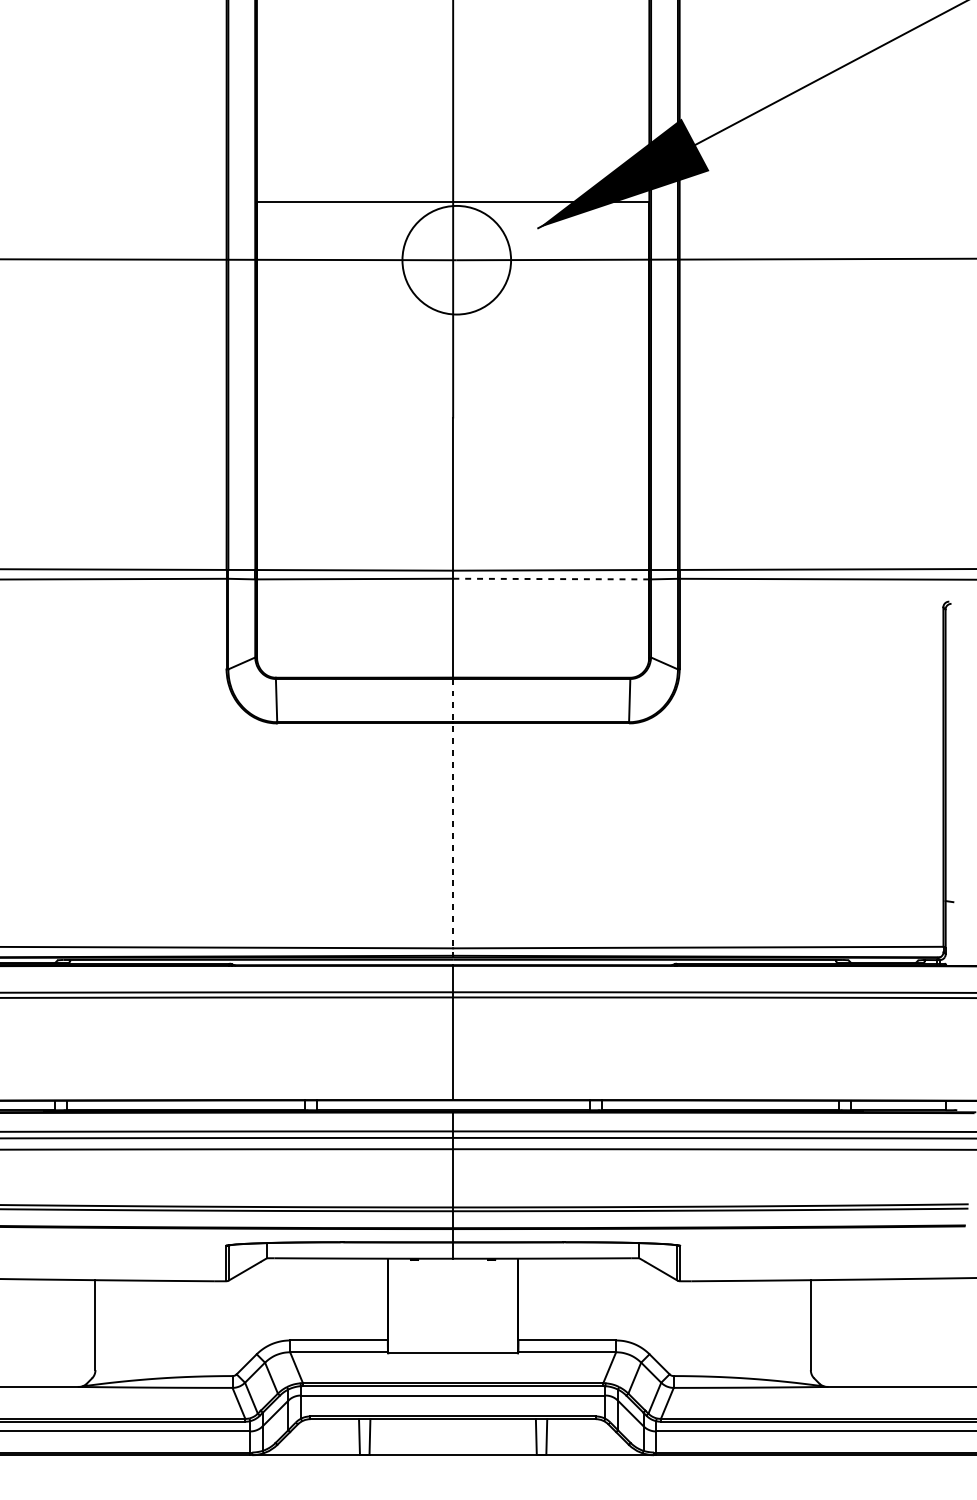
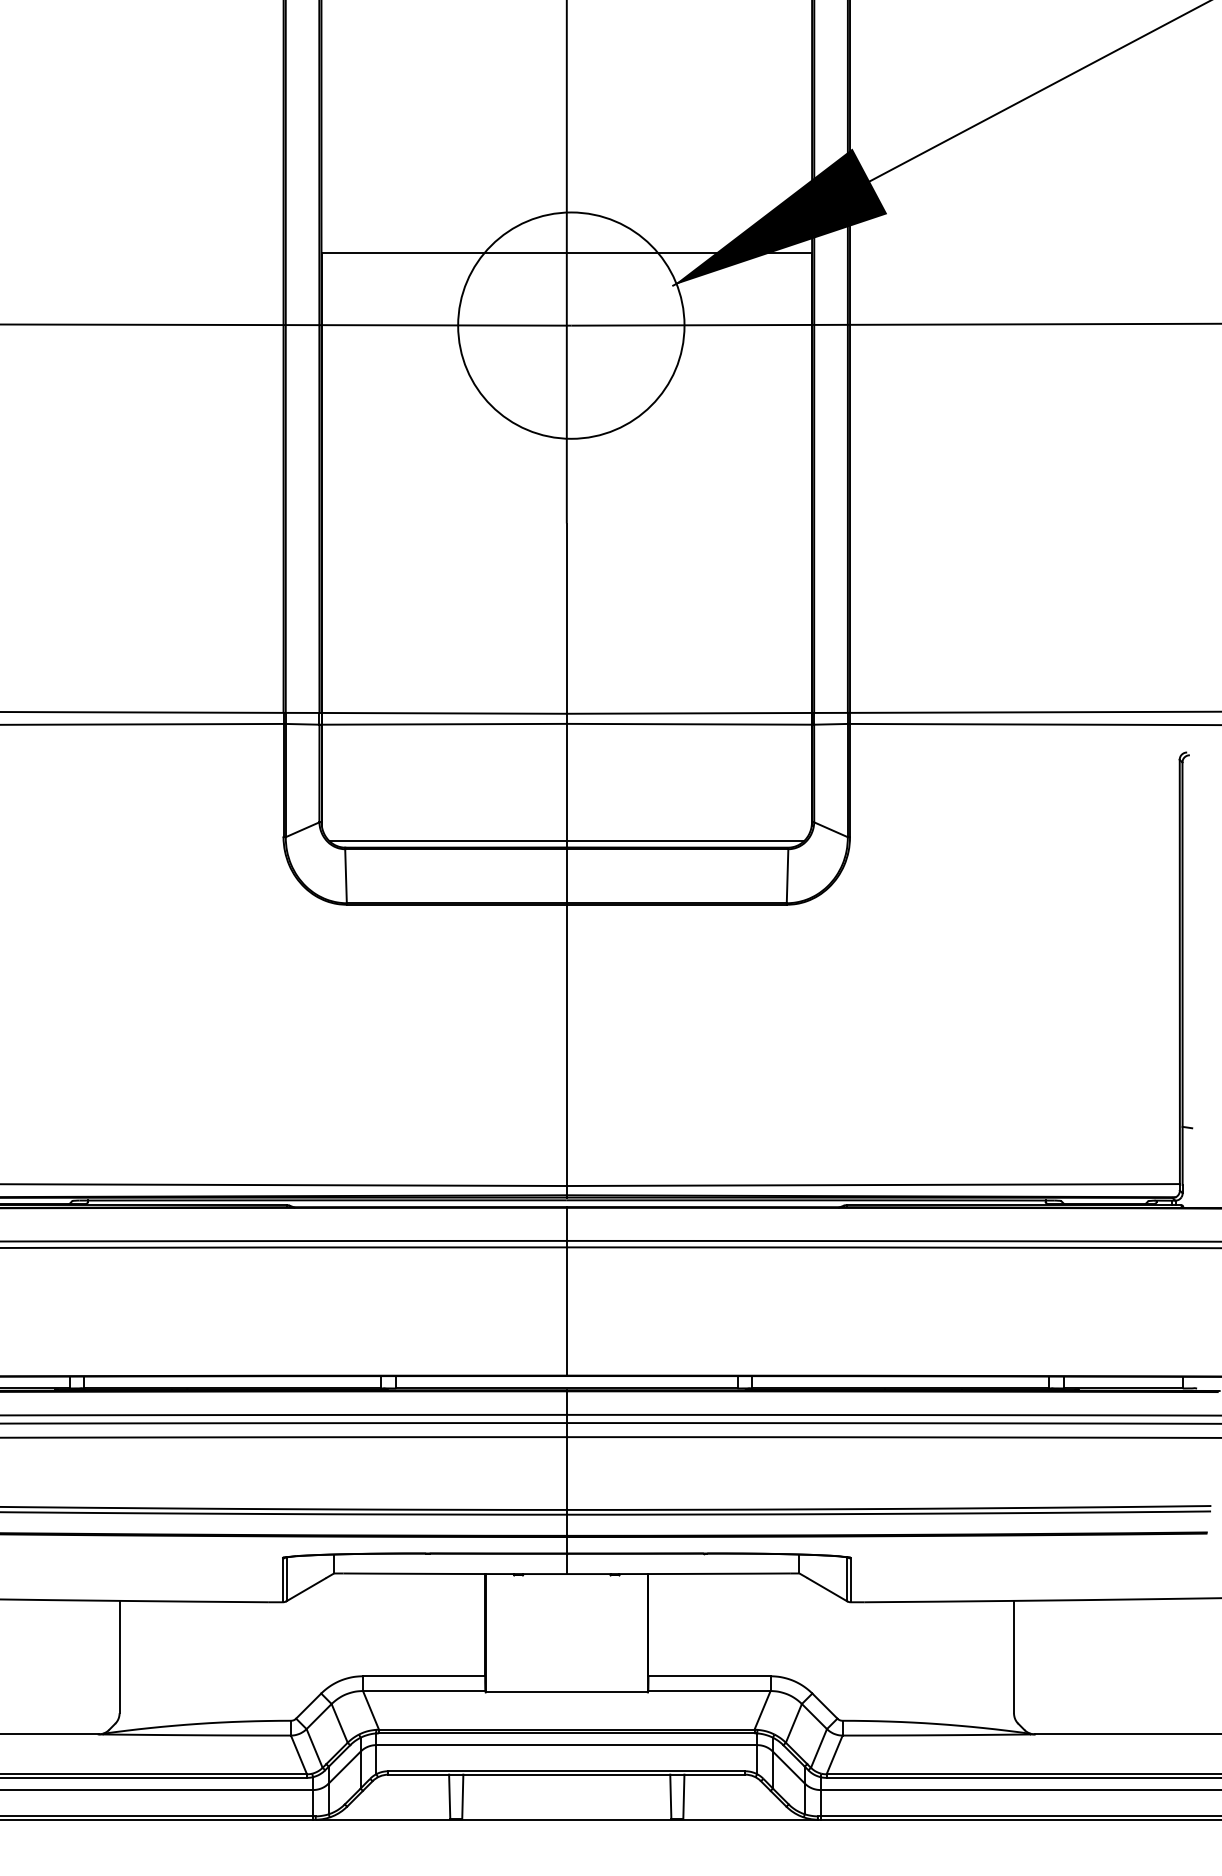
circle: (456, 260) -> (571, 325), size x1.67
line: (551, 579) -> (689, 724), dashed -> solid
line: (452, 672) -> (566, 841), added
line: (452, 817) -> (566, 1022), dashed -> solid

